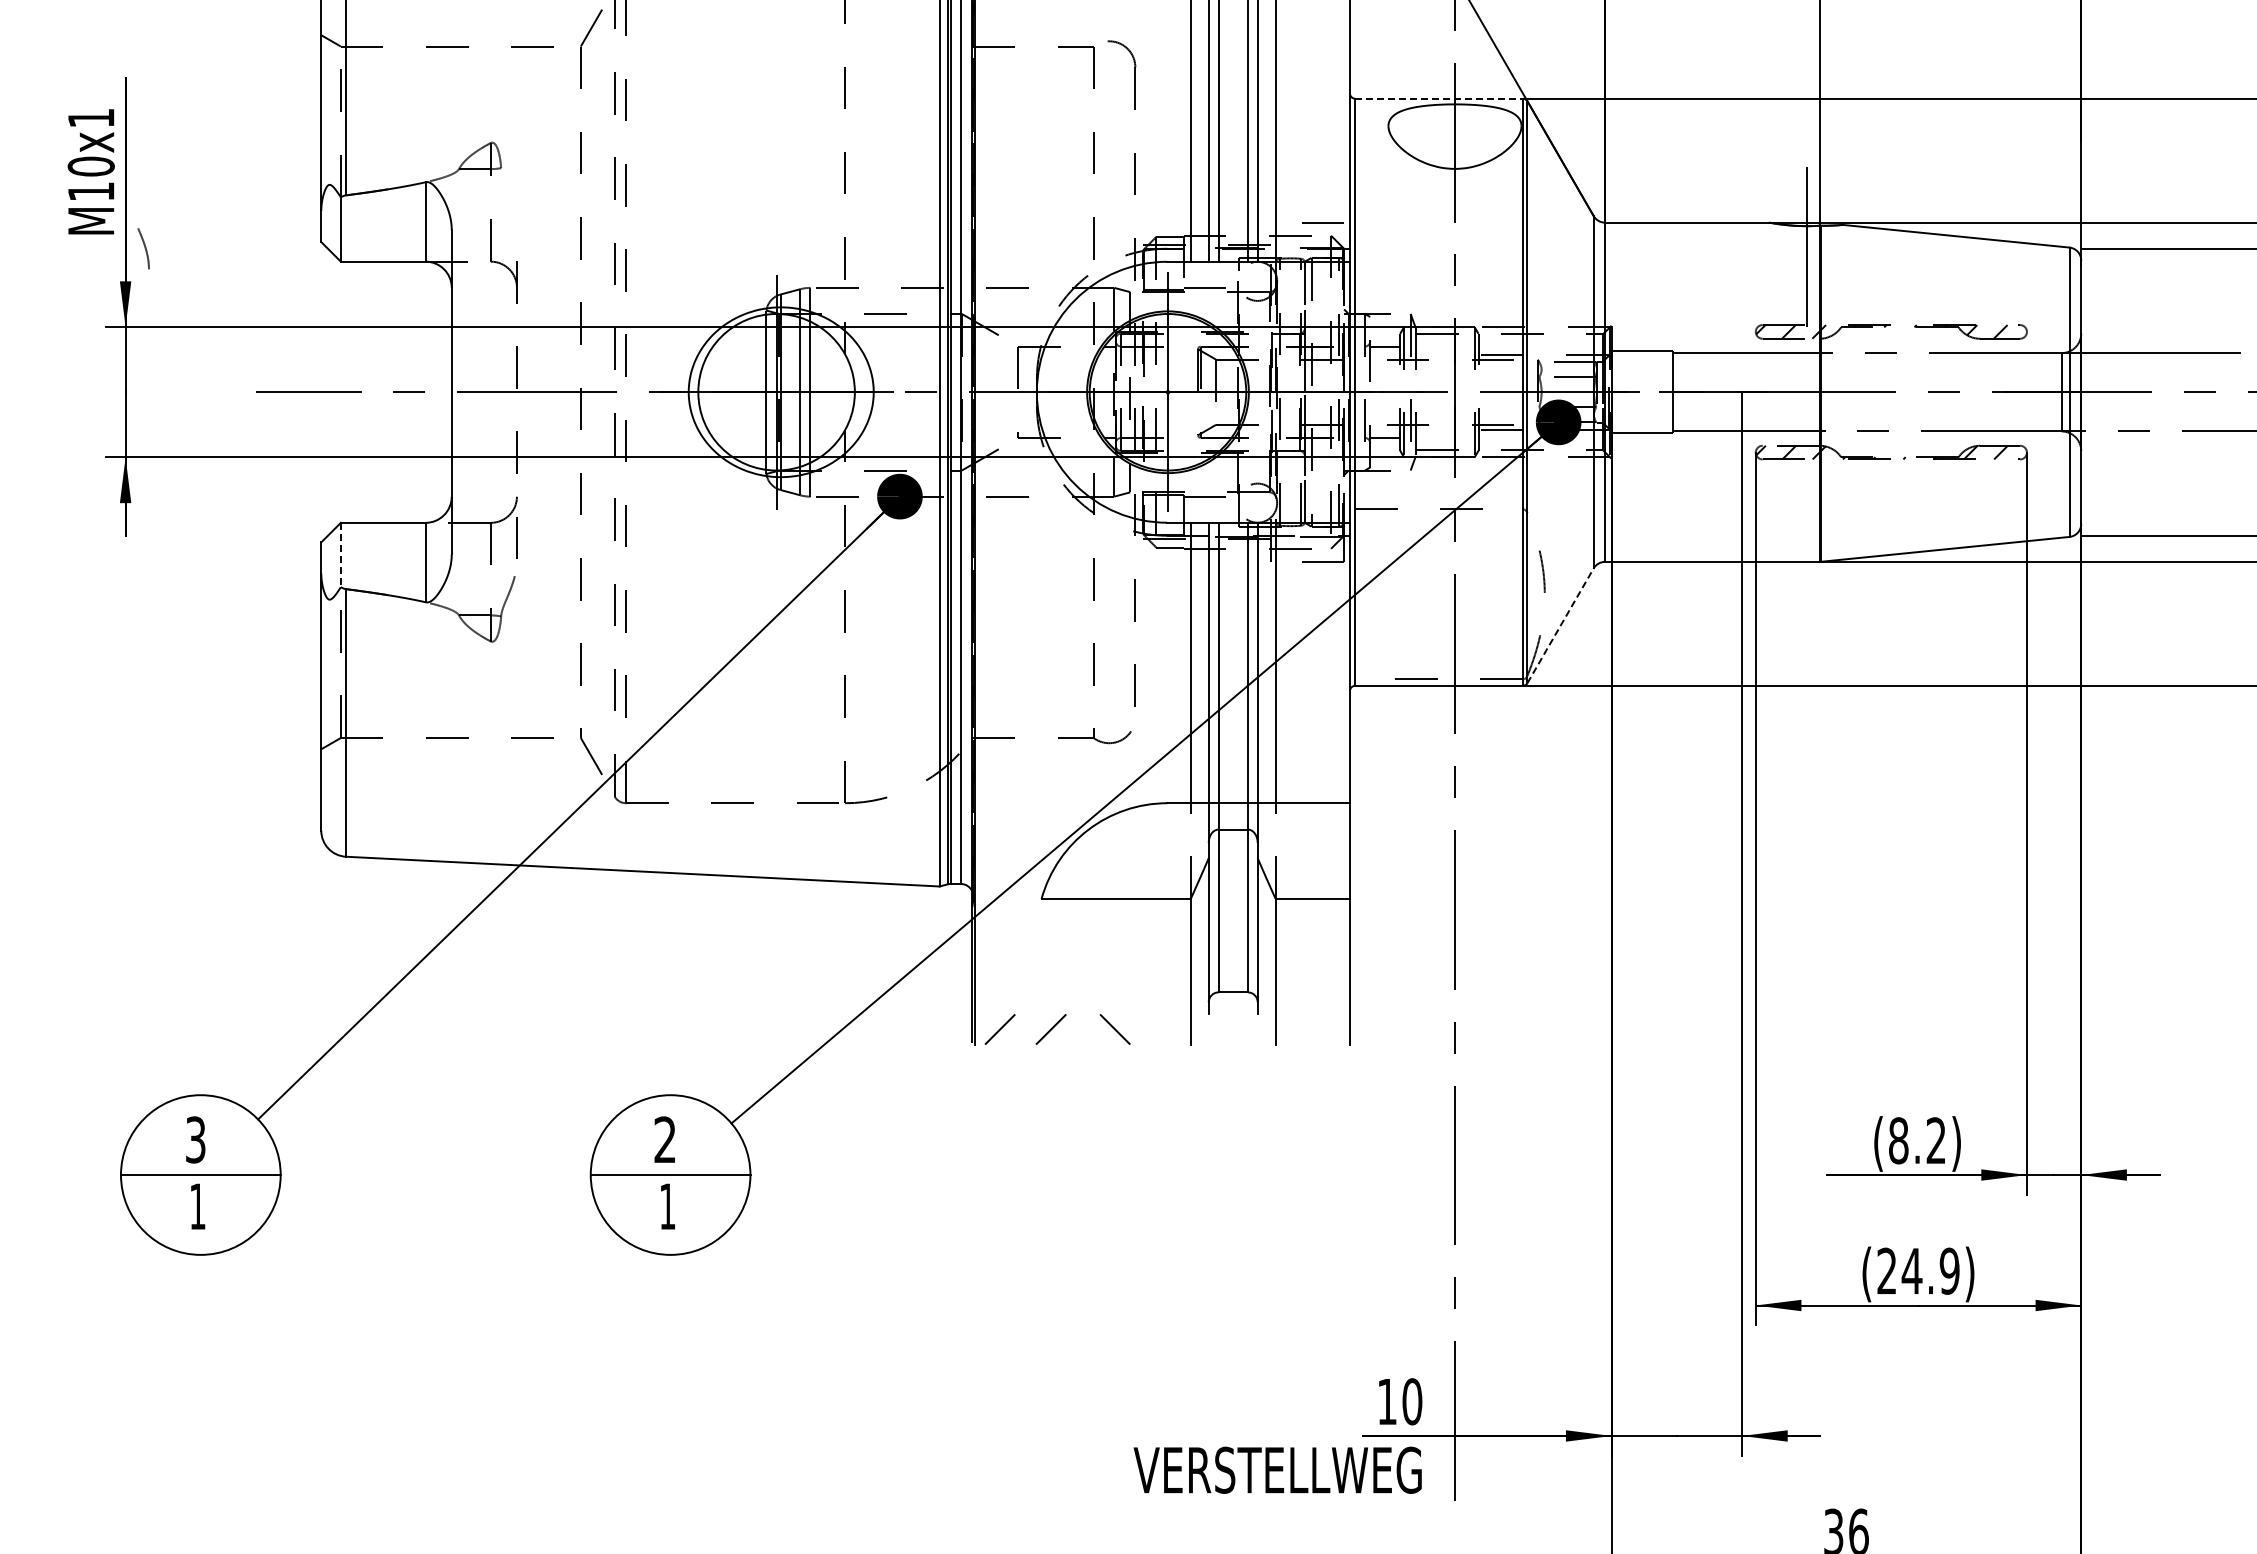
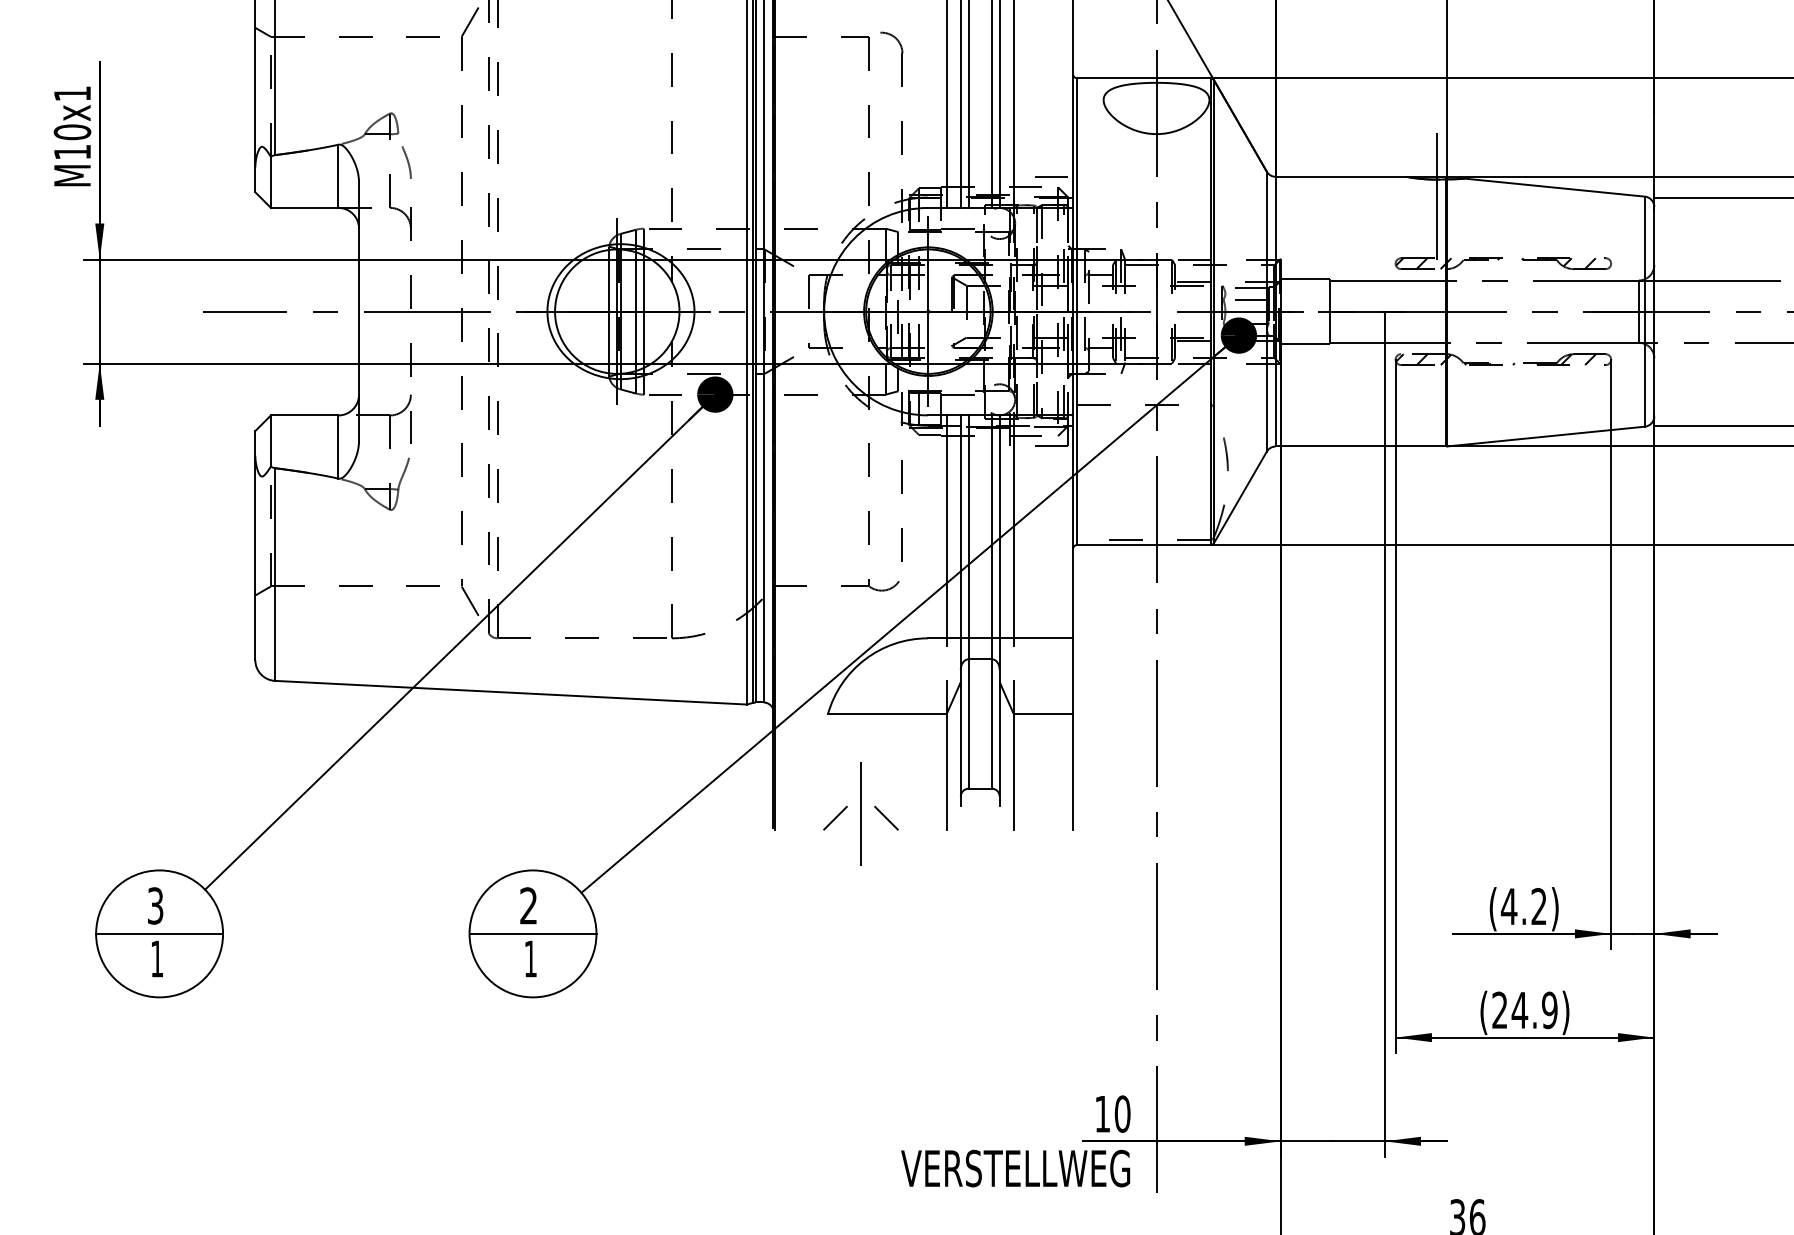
line: (1439, 98) -> (1144, 78), dashed -> solid
curve: (144, 248) -> (407, 162), moved
line: (340, 555) -> (270, 441), dashed -> solid
line: (1560, 625) -> (1240, 497), dashed -> solid
line: (1082, 1023) -> (860, 813), added
line: (999, 1029) -> (794, 818), removed
text: (1898, 1140) -> (1509, 906), (8.2) -> (4.2)

